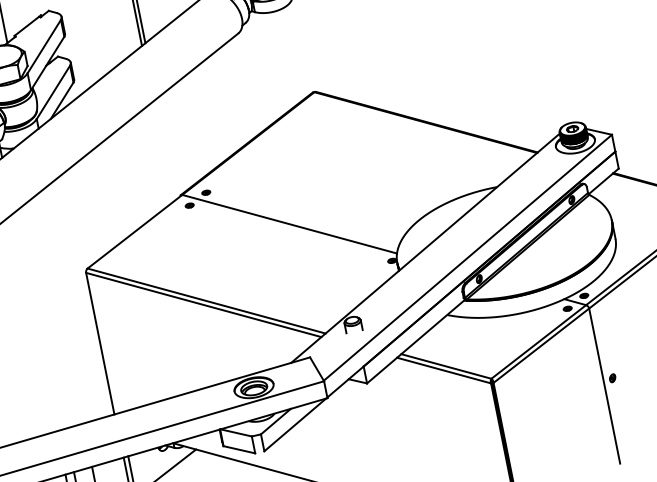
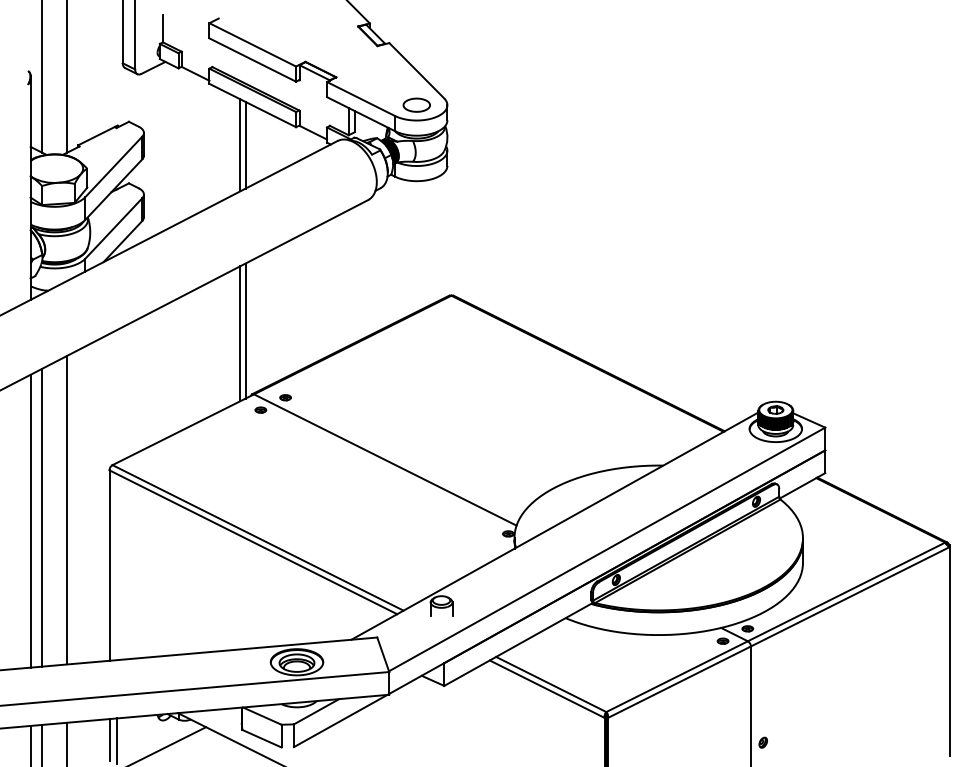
line: (166, 148) -> (245, 330), added
line: (163, 151) -> (240, 333), added
line: (60, 308) -> (67, 509), added
line: (43, 317) -> (42, 517), added
line: (34, 321) -> (30, 520), added

